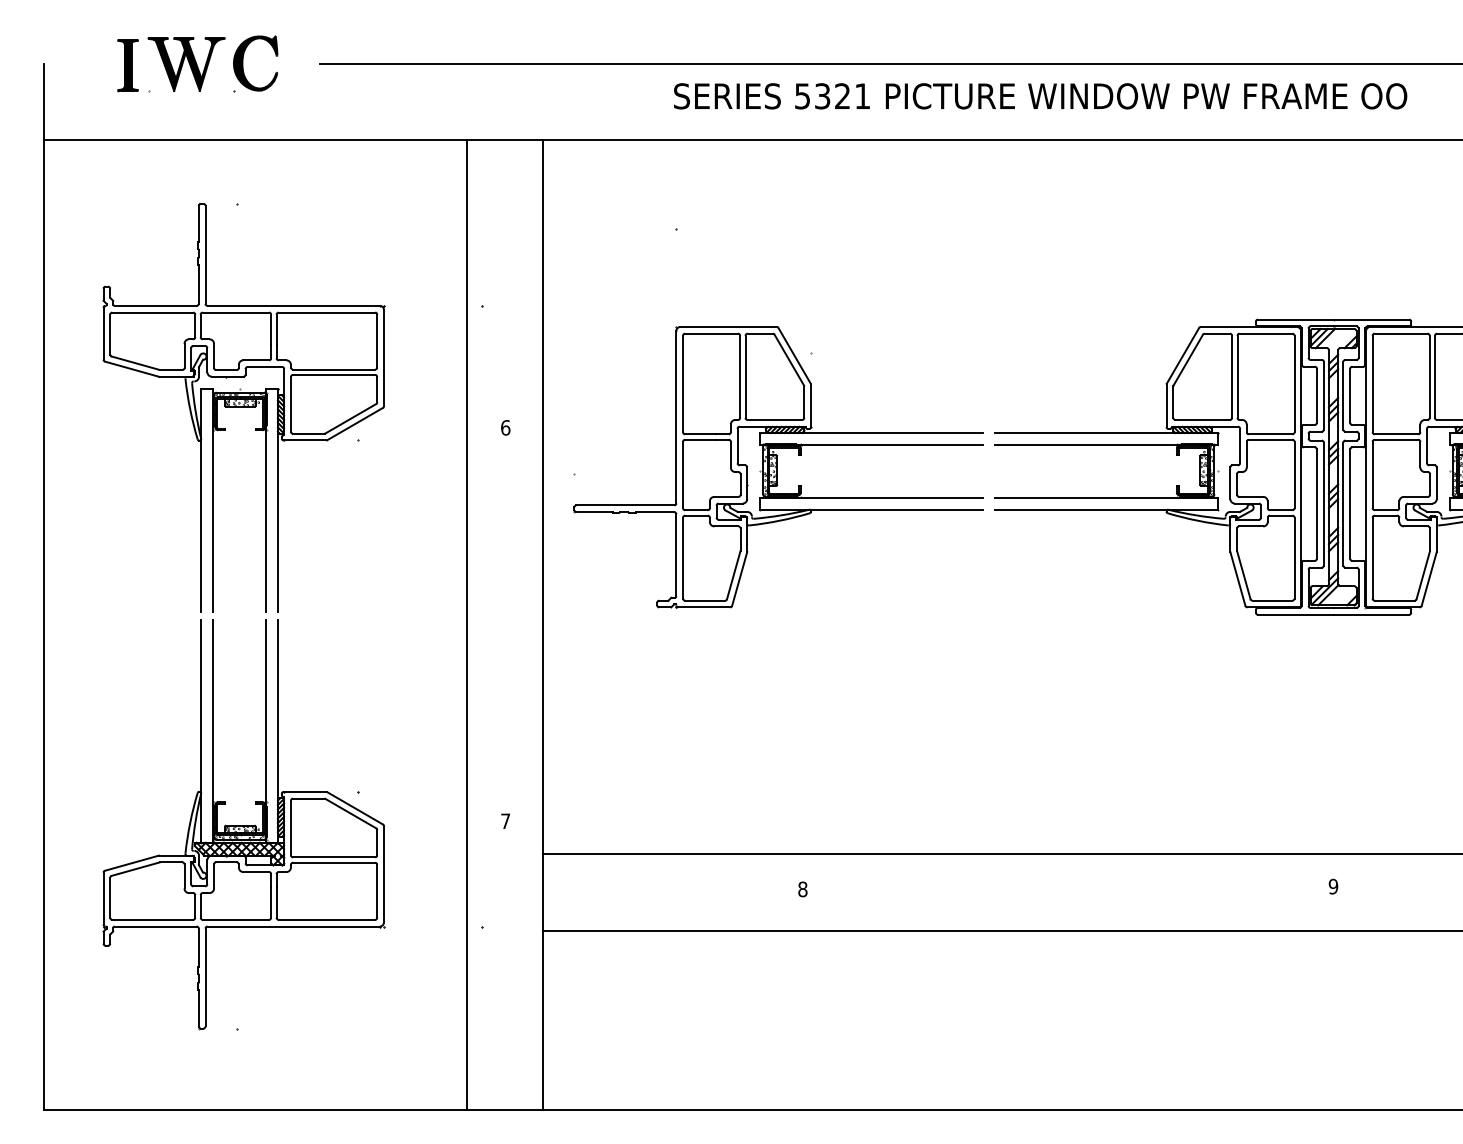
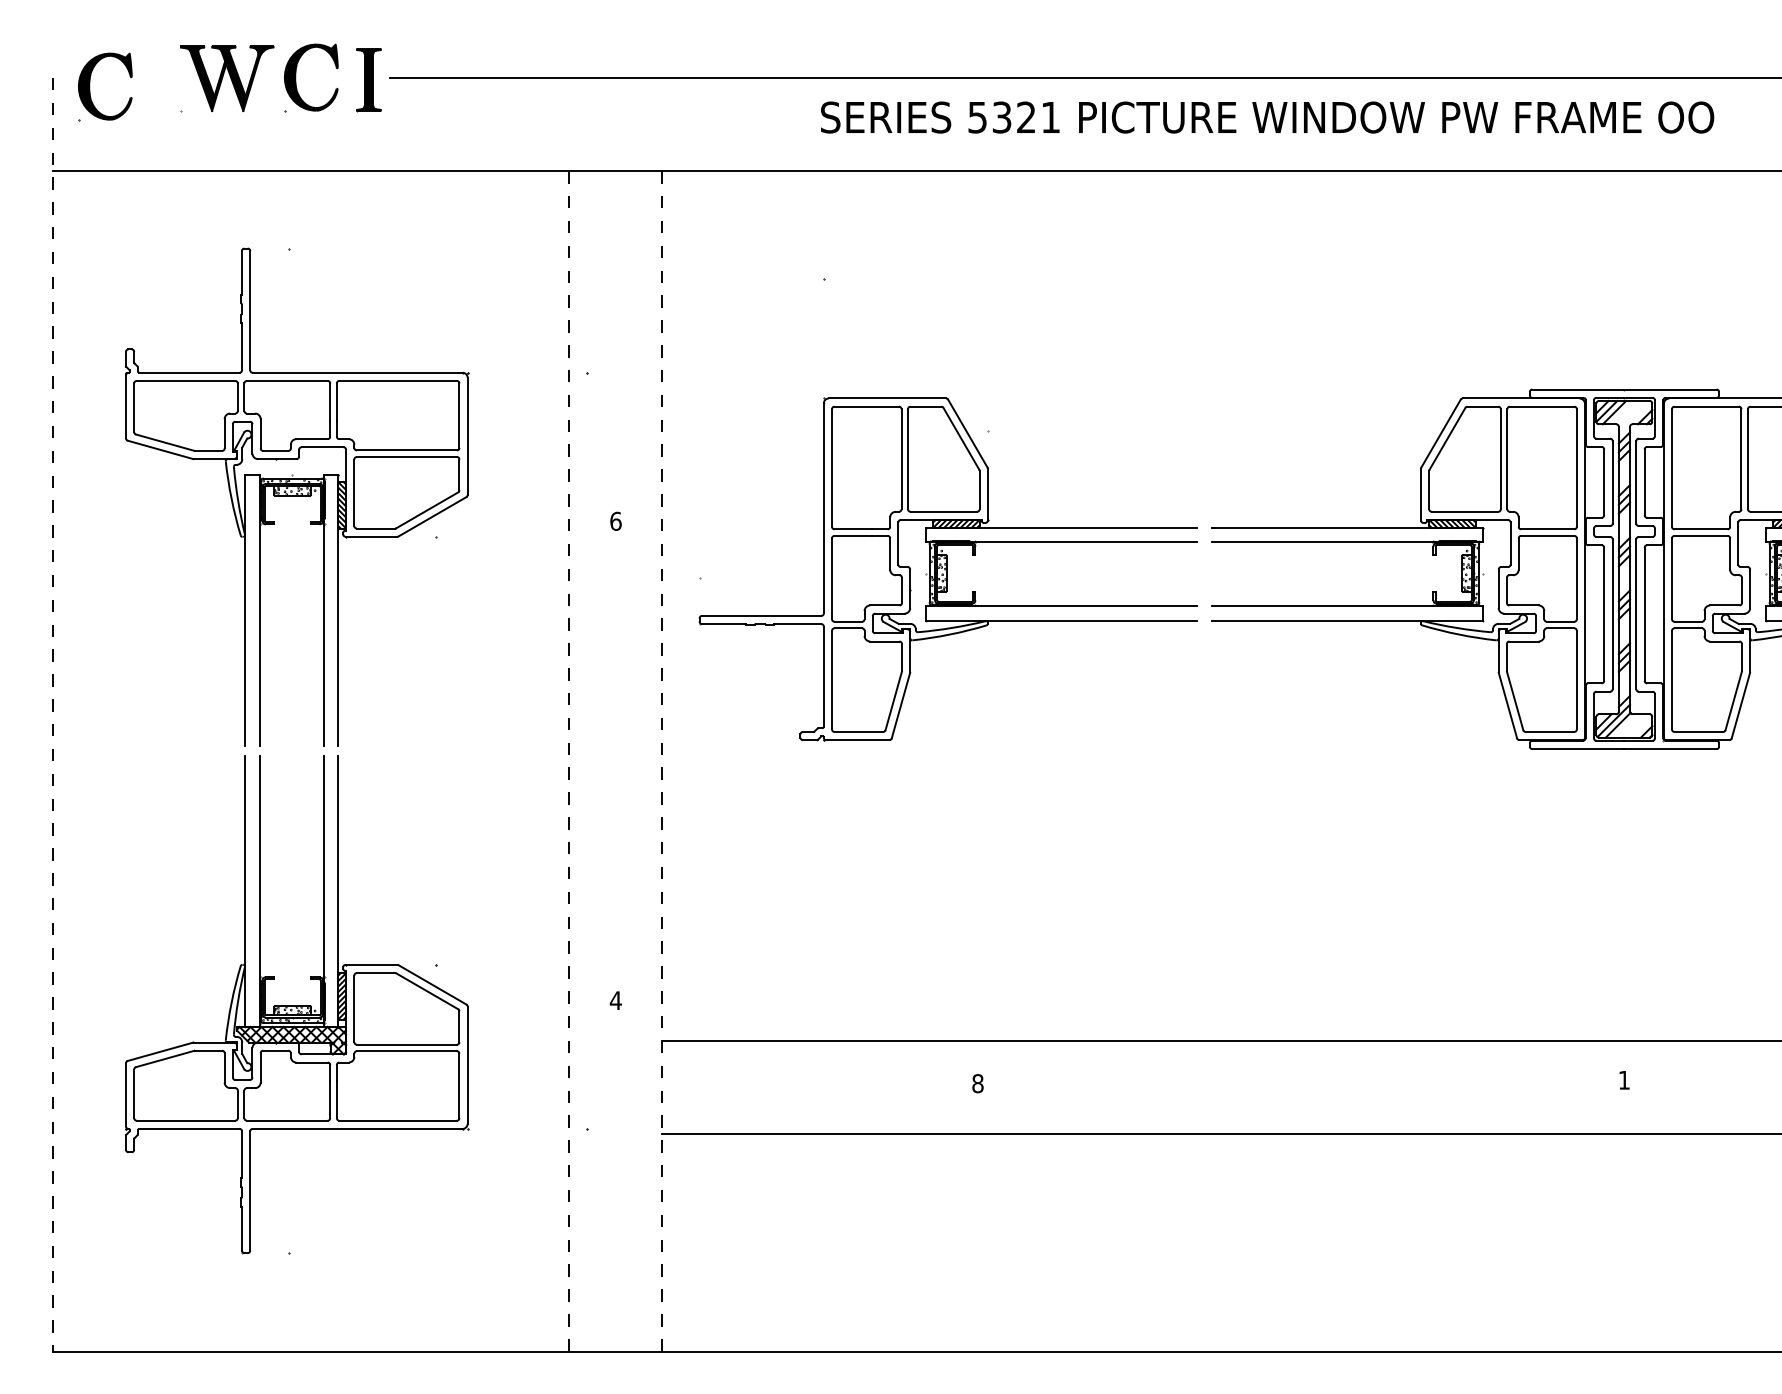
part: (127, 65) -> (368, 80), moved
part: (74, 70) -> (90, 86), added
line: (43, 587) -> (53, 715), solid -> dashed
line: (466, 625) -> (568, 762), solid -> dashed
line: (543, 625) -> (661, 762), solid -> dashed
text: (505, 821) -> (615, 1000), 7 -> 4
text: (1333, 885) -> (1624, 1079), 9 -> 1

